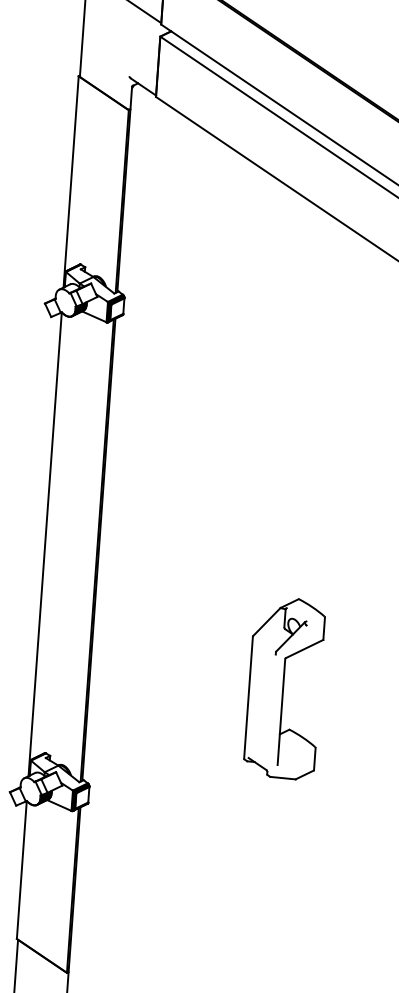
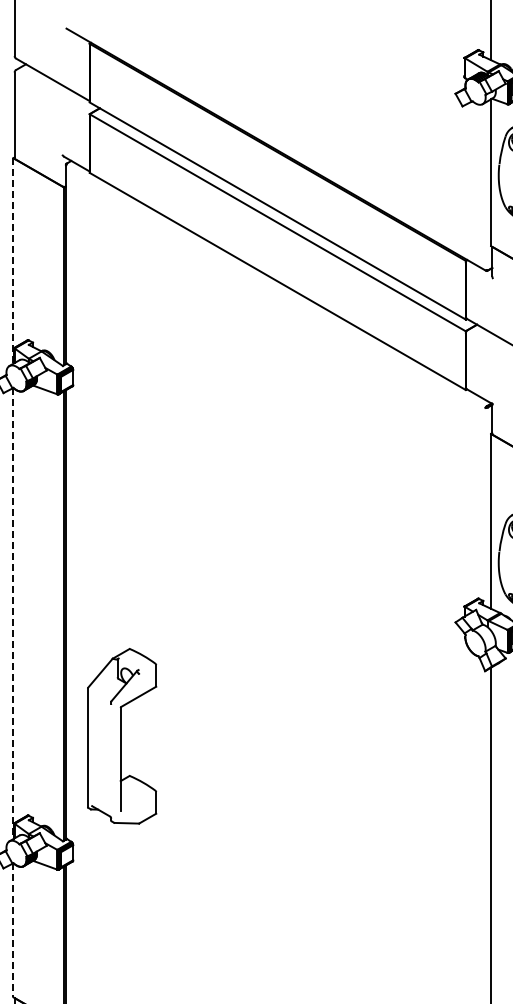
line: (71, 181) -> (13, 260), solid -> dashed
line: (45, 544) -> (13, 613), solid -> dashed
part: (284, 688) -> (122, 736), moved
line: (21, 870) -> (13, 930), solid -> dashed

